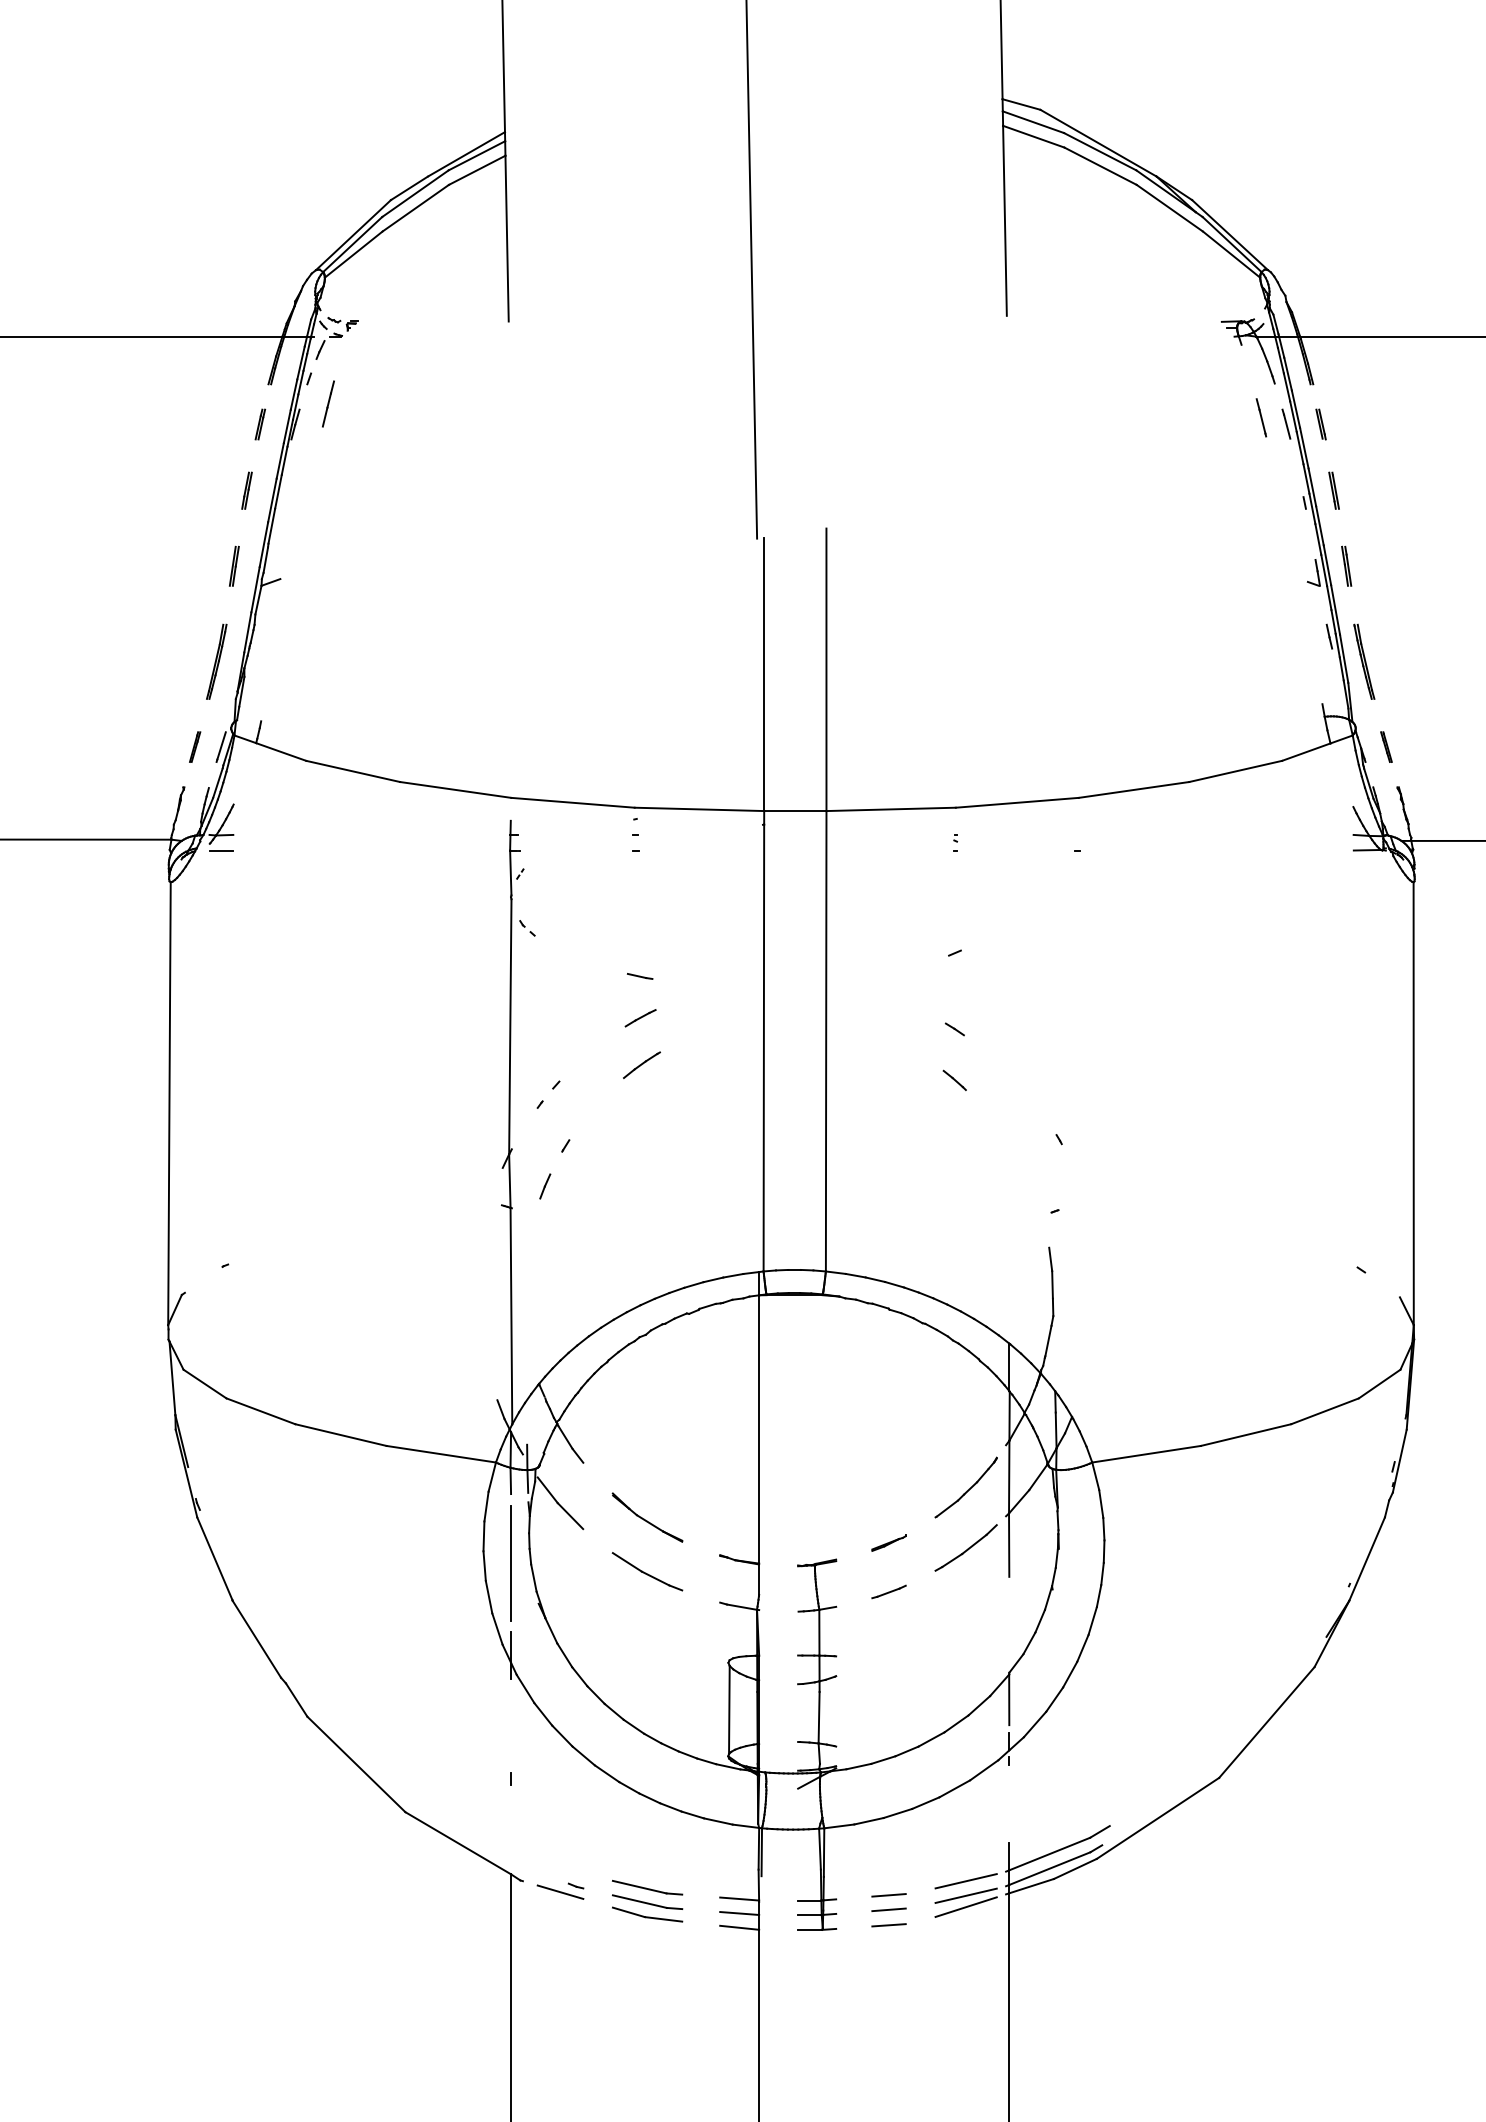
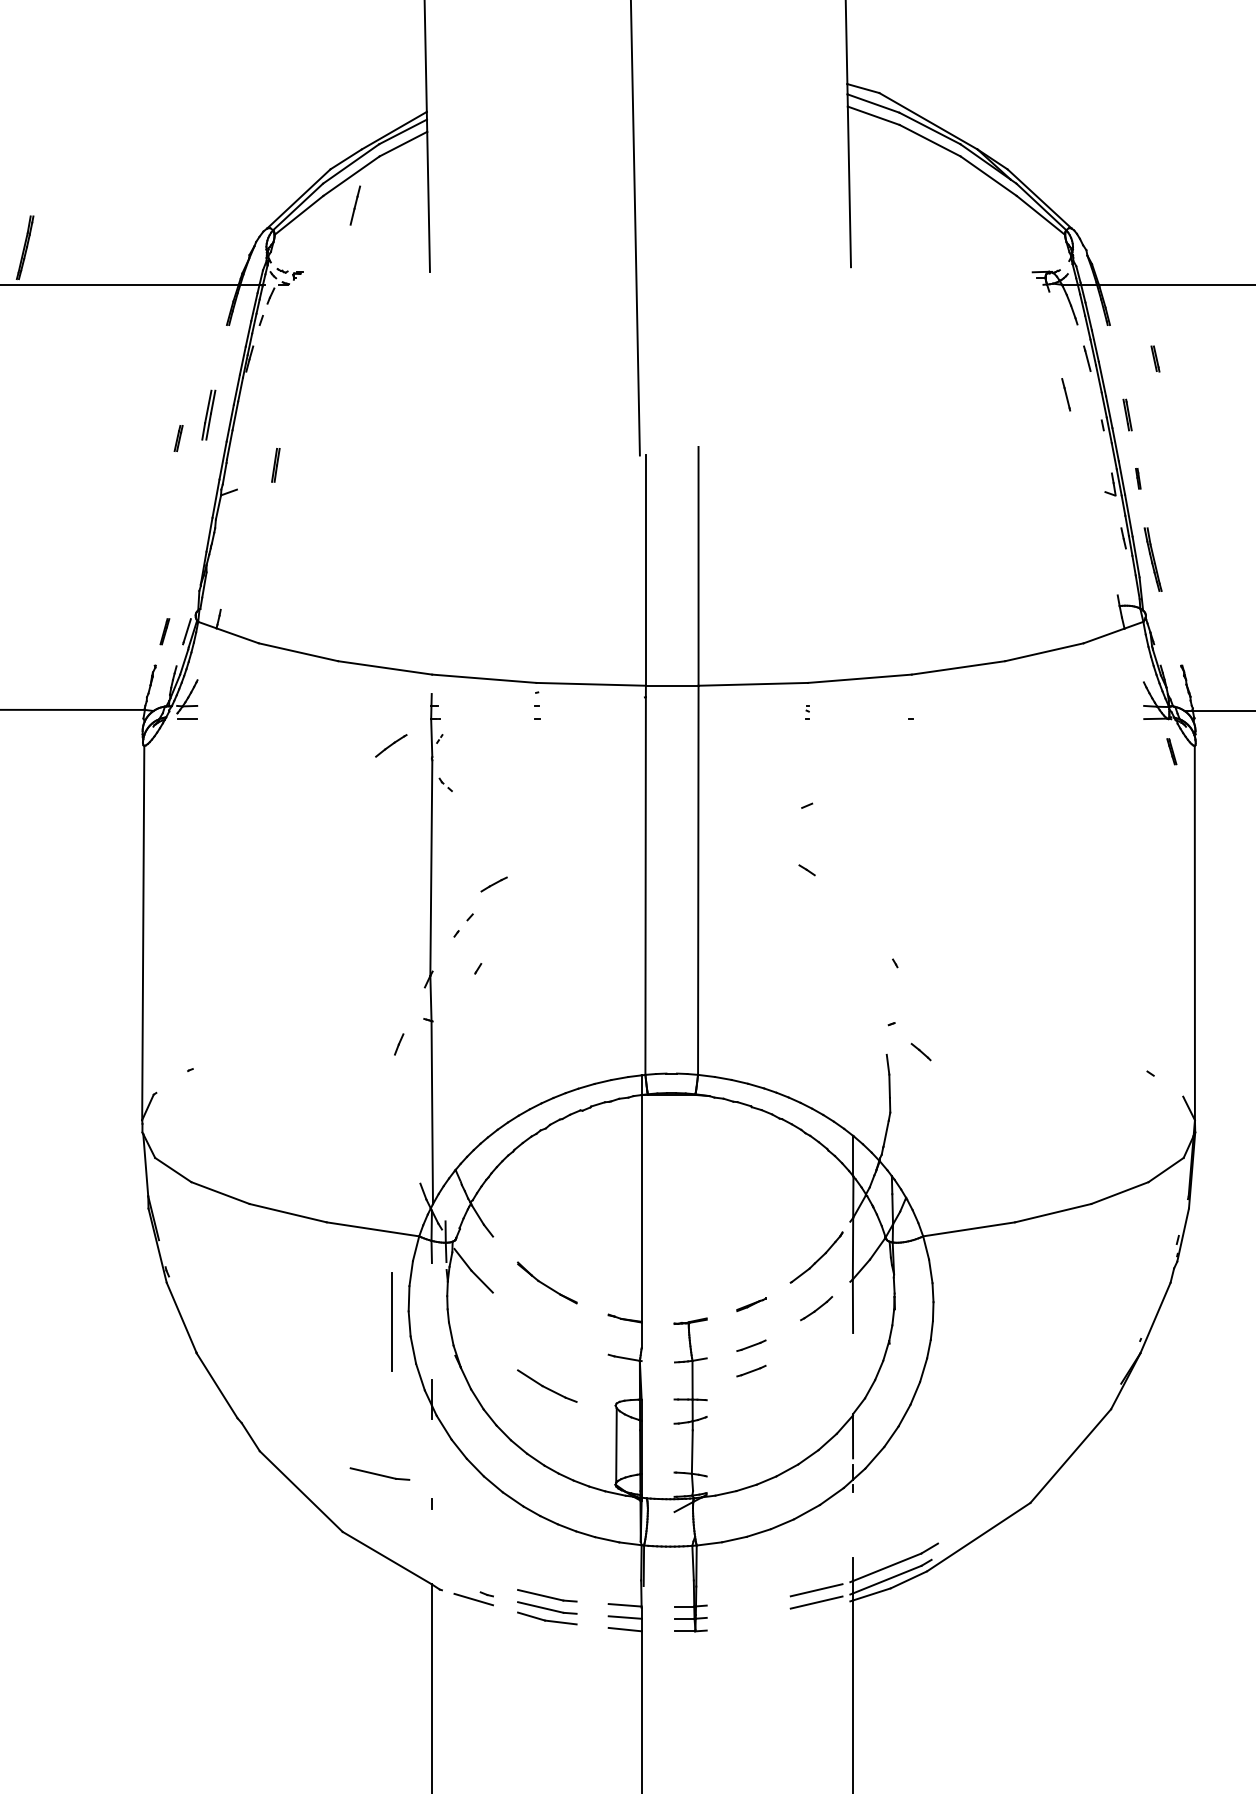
line: (328, 403) -> (355, 205), moved
line: (1261, 417) -> (1066, 394), moved
part: (260, 424) -> (178, 438), moved
part: (1320, 424) -> (1154, 359), moved
part: (246, 490) -> (208, 414), size x1.6
part: (234, 565) -> (275, 464), moved
part: (1346, 565) -> (1138, 478), size x0.6
part: (216, 661) -> (24, 247), moved
part: (1386, 746) -> (1171, 751), moved
line: (640, 976) -> (541, 825), removed
line: (640, 1018) -> (494, 884), moved
line: (641, 1064) -> (390, 745), moved
line: (954, 1079) -> (920, 1051), moved
line: (545, 1186) -> (399, 1044), moved
part: (965, 1547) -> (816, 1308), size x0.6
line: (510, 1563) -> (391, 1321), moved
part: (647, 1571) -> (547, 1385), moved
line: (888, 1621) -> (750, 1370), added
part: (449, 1743) -> (379, 1473), added
line: (888, 1895) -> (750, 1602), removed
line: (965, 1906) -> (816, 1611), removed
line: (888, 1909) -> (750, 1614), removed
line: (888, 1925) -> (750, 1627), removed

